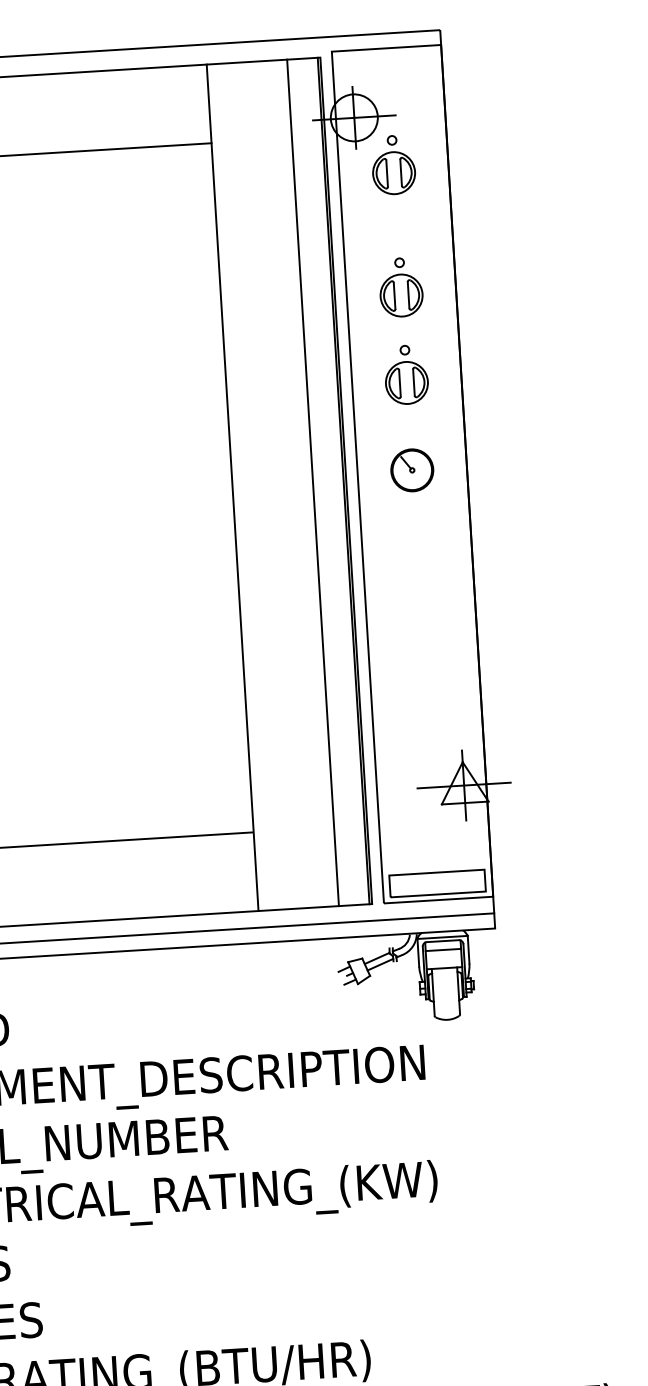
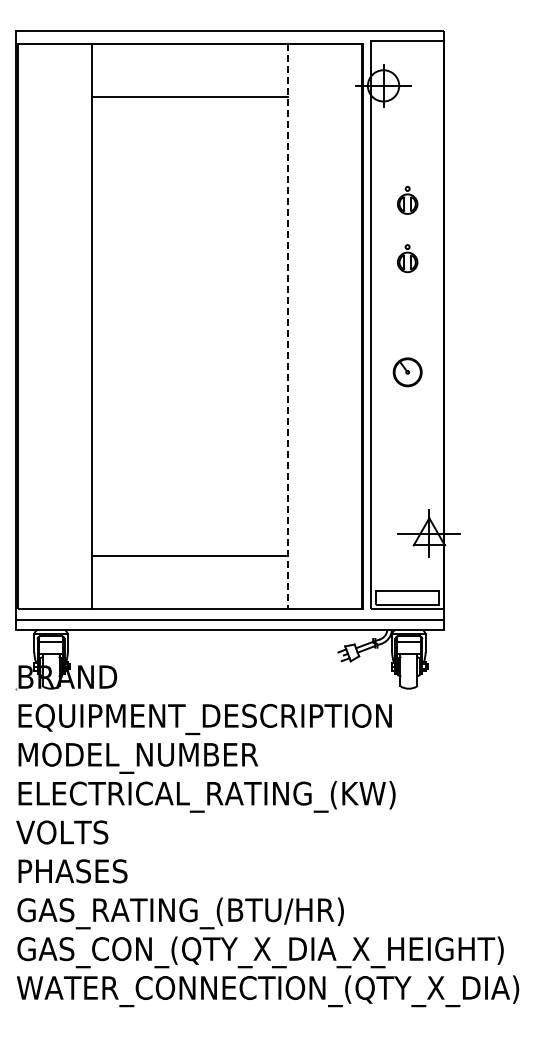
part: (393, 164) -> (407, 118), removed
part: (400, 287) -> (407, 200), size x0.7
part: (406, 374) -> (407, 258), size x0.7
part: (411, 470) -> (407, 372), moved
line: (313, 482) -> (341, 326), removed
line: (232, 489) -> (287, 327), solid -> dashed

